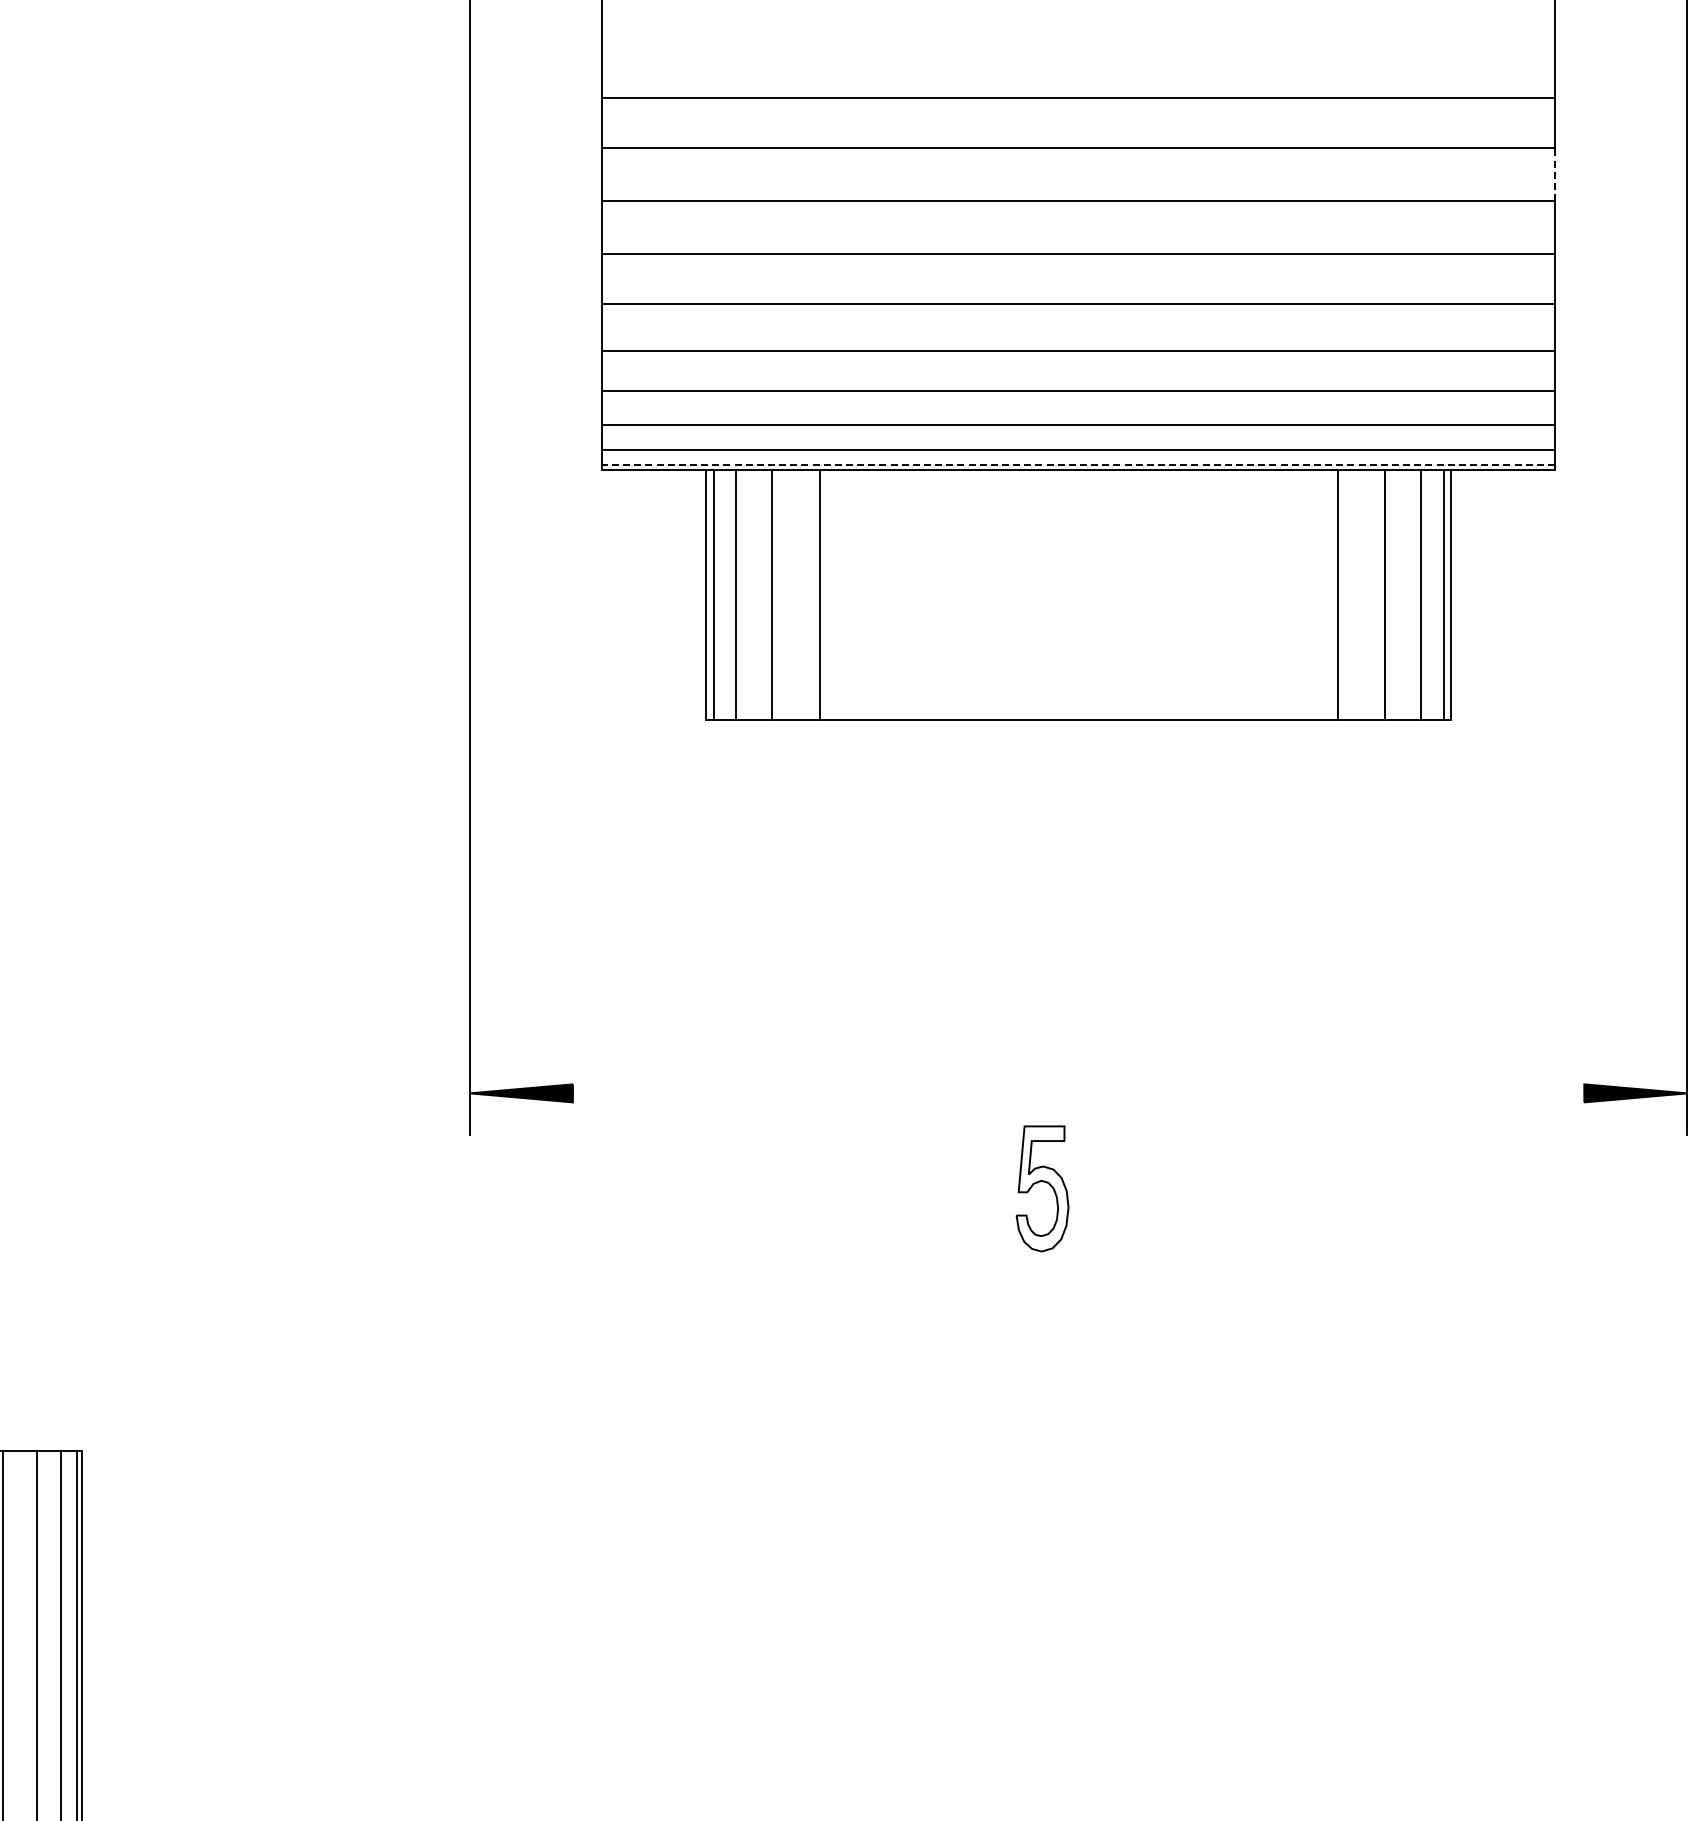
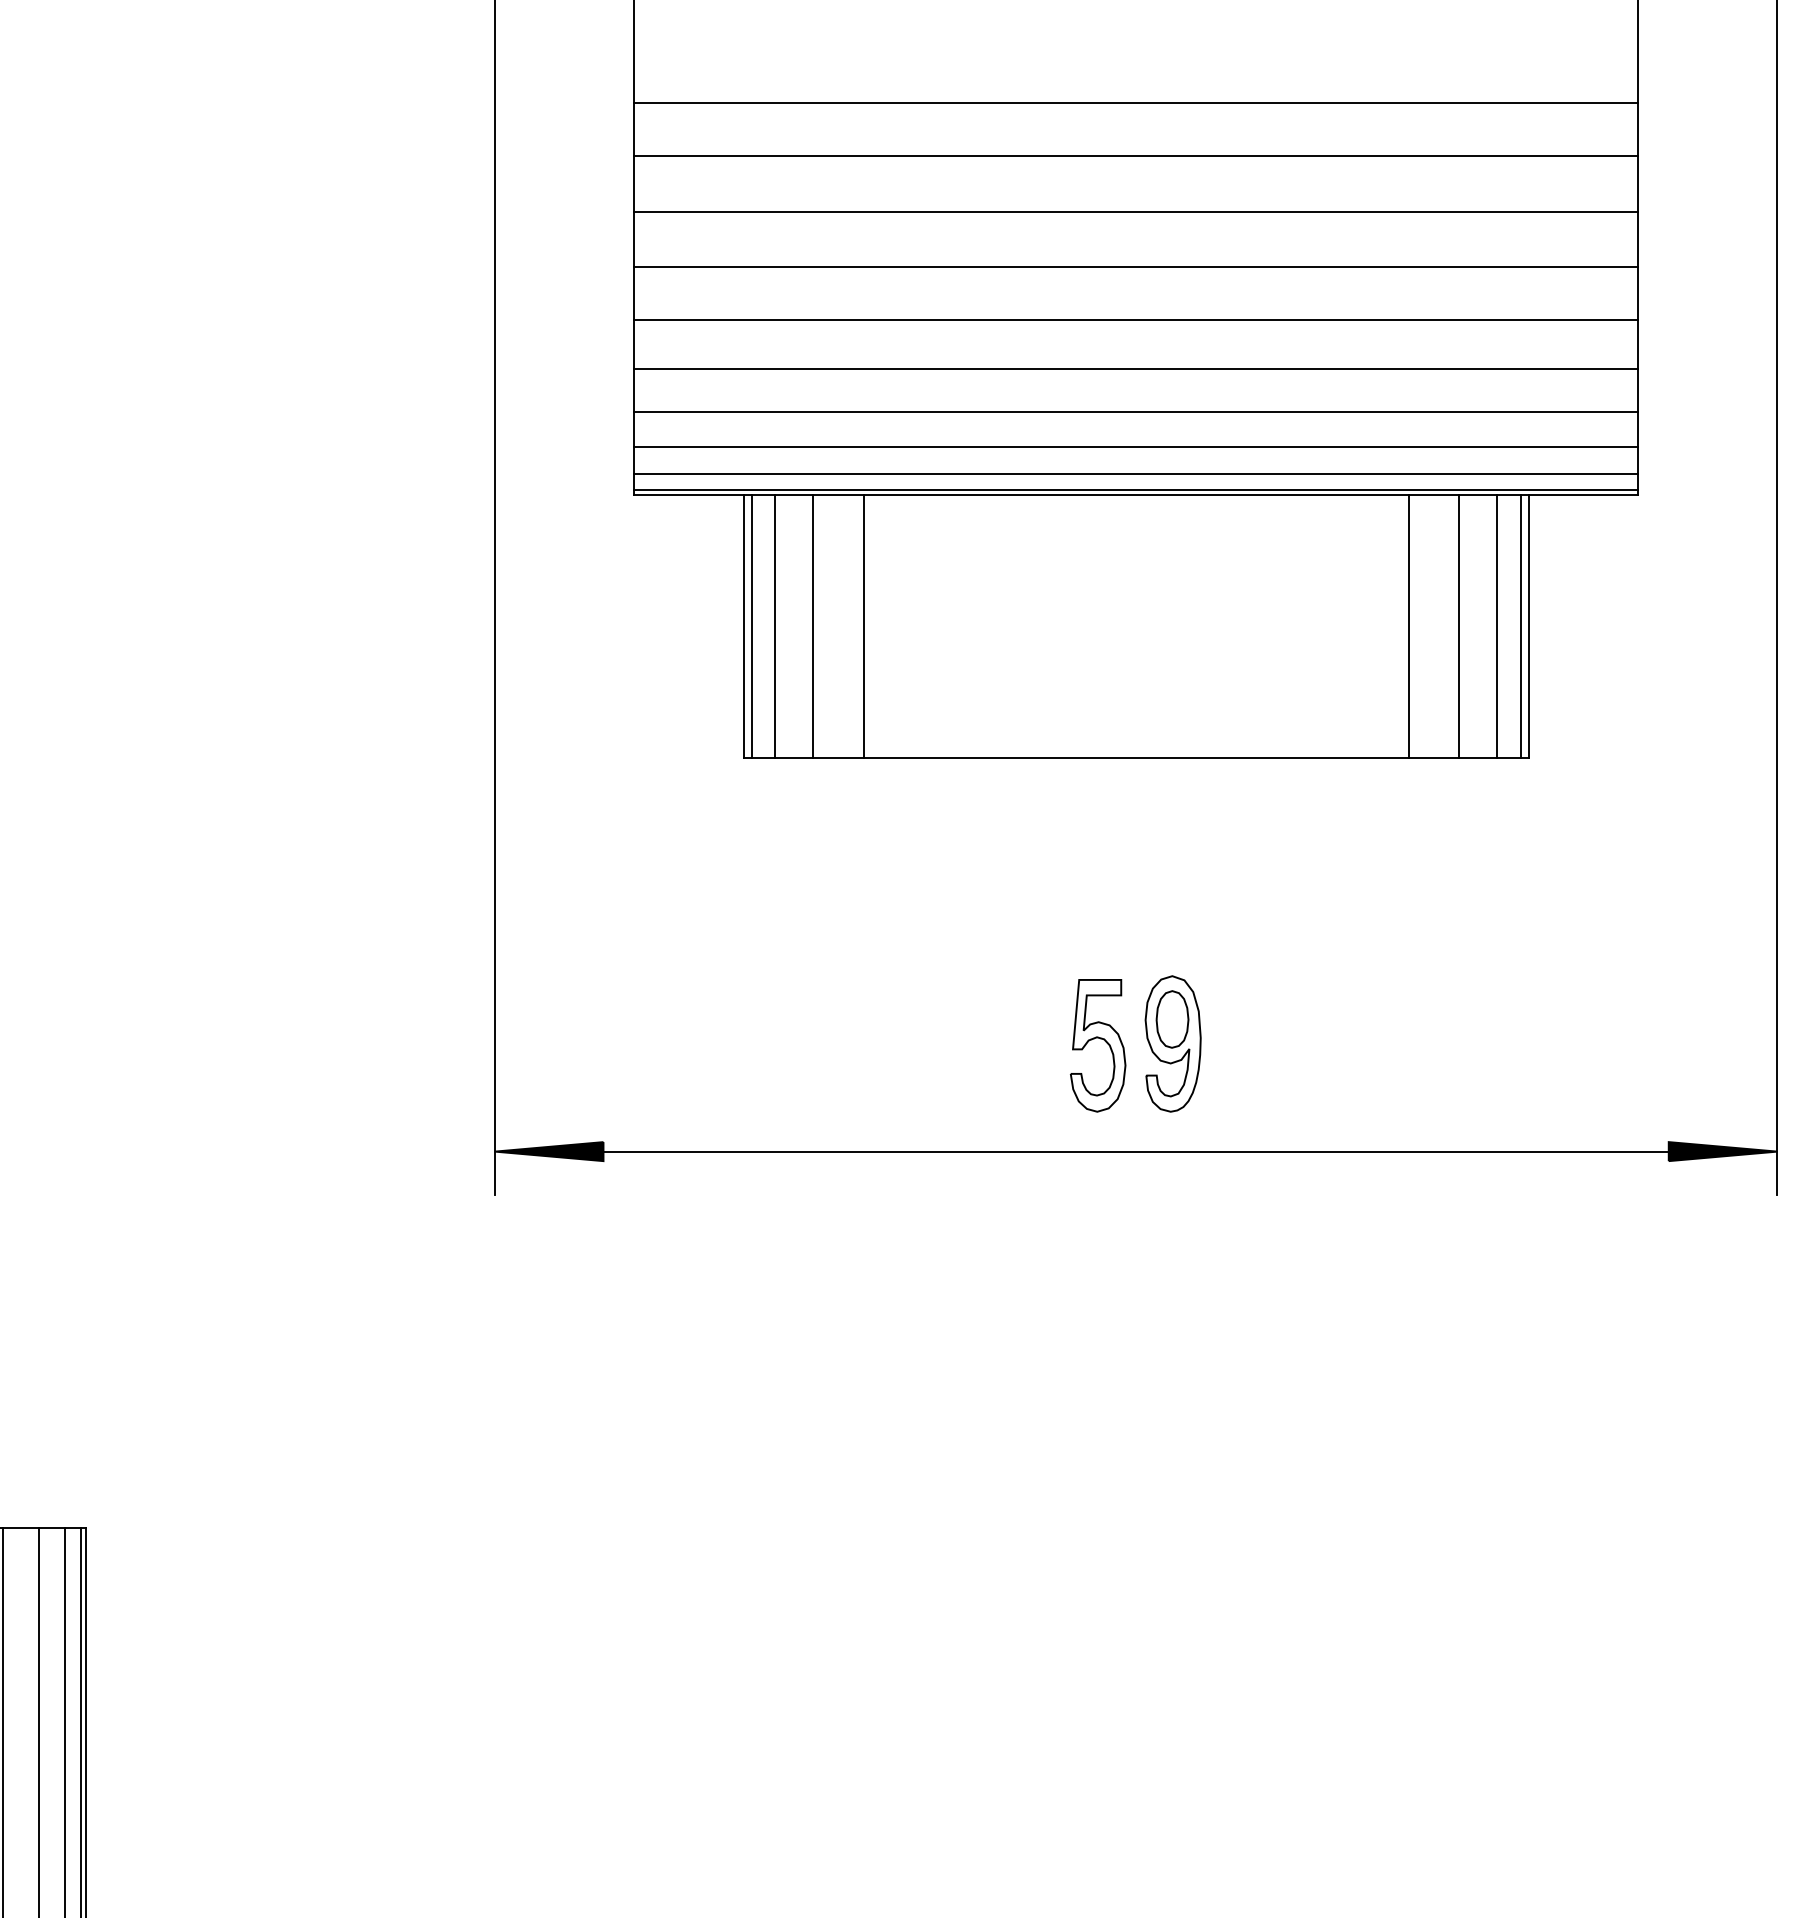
line: (1554, 174) -> (1637, 183), dashed -> solid
line: (1078, 465) -> (1135, 490), dashed -> solid
part: (1113, 991) -> (1172, 1044), added
line: (1078, 1093) -> (1135, 1151), added
part: (1043, 1182) -> (1099, 1039), moved

